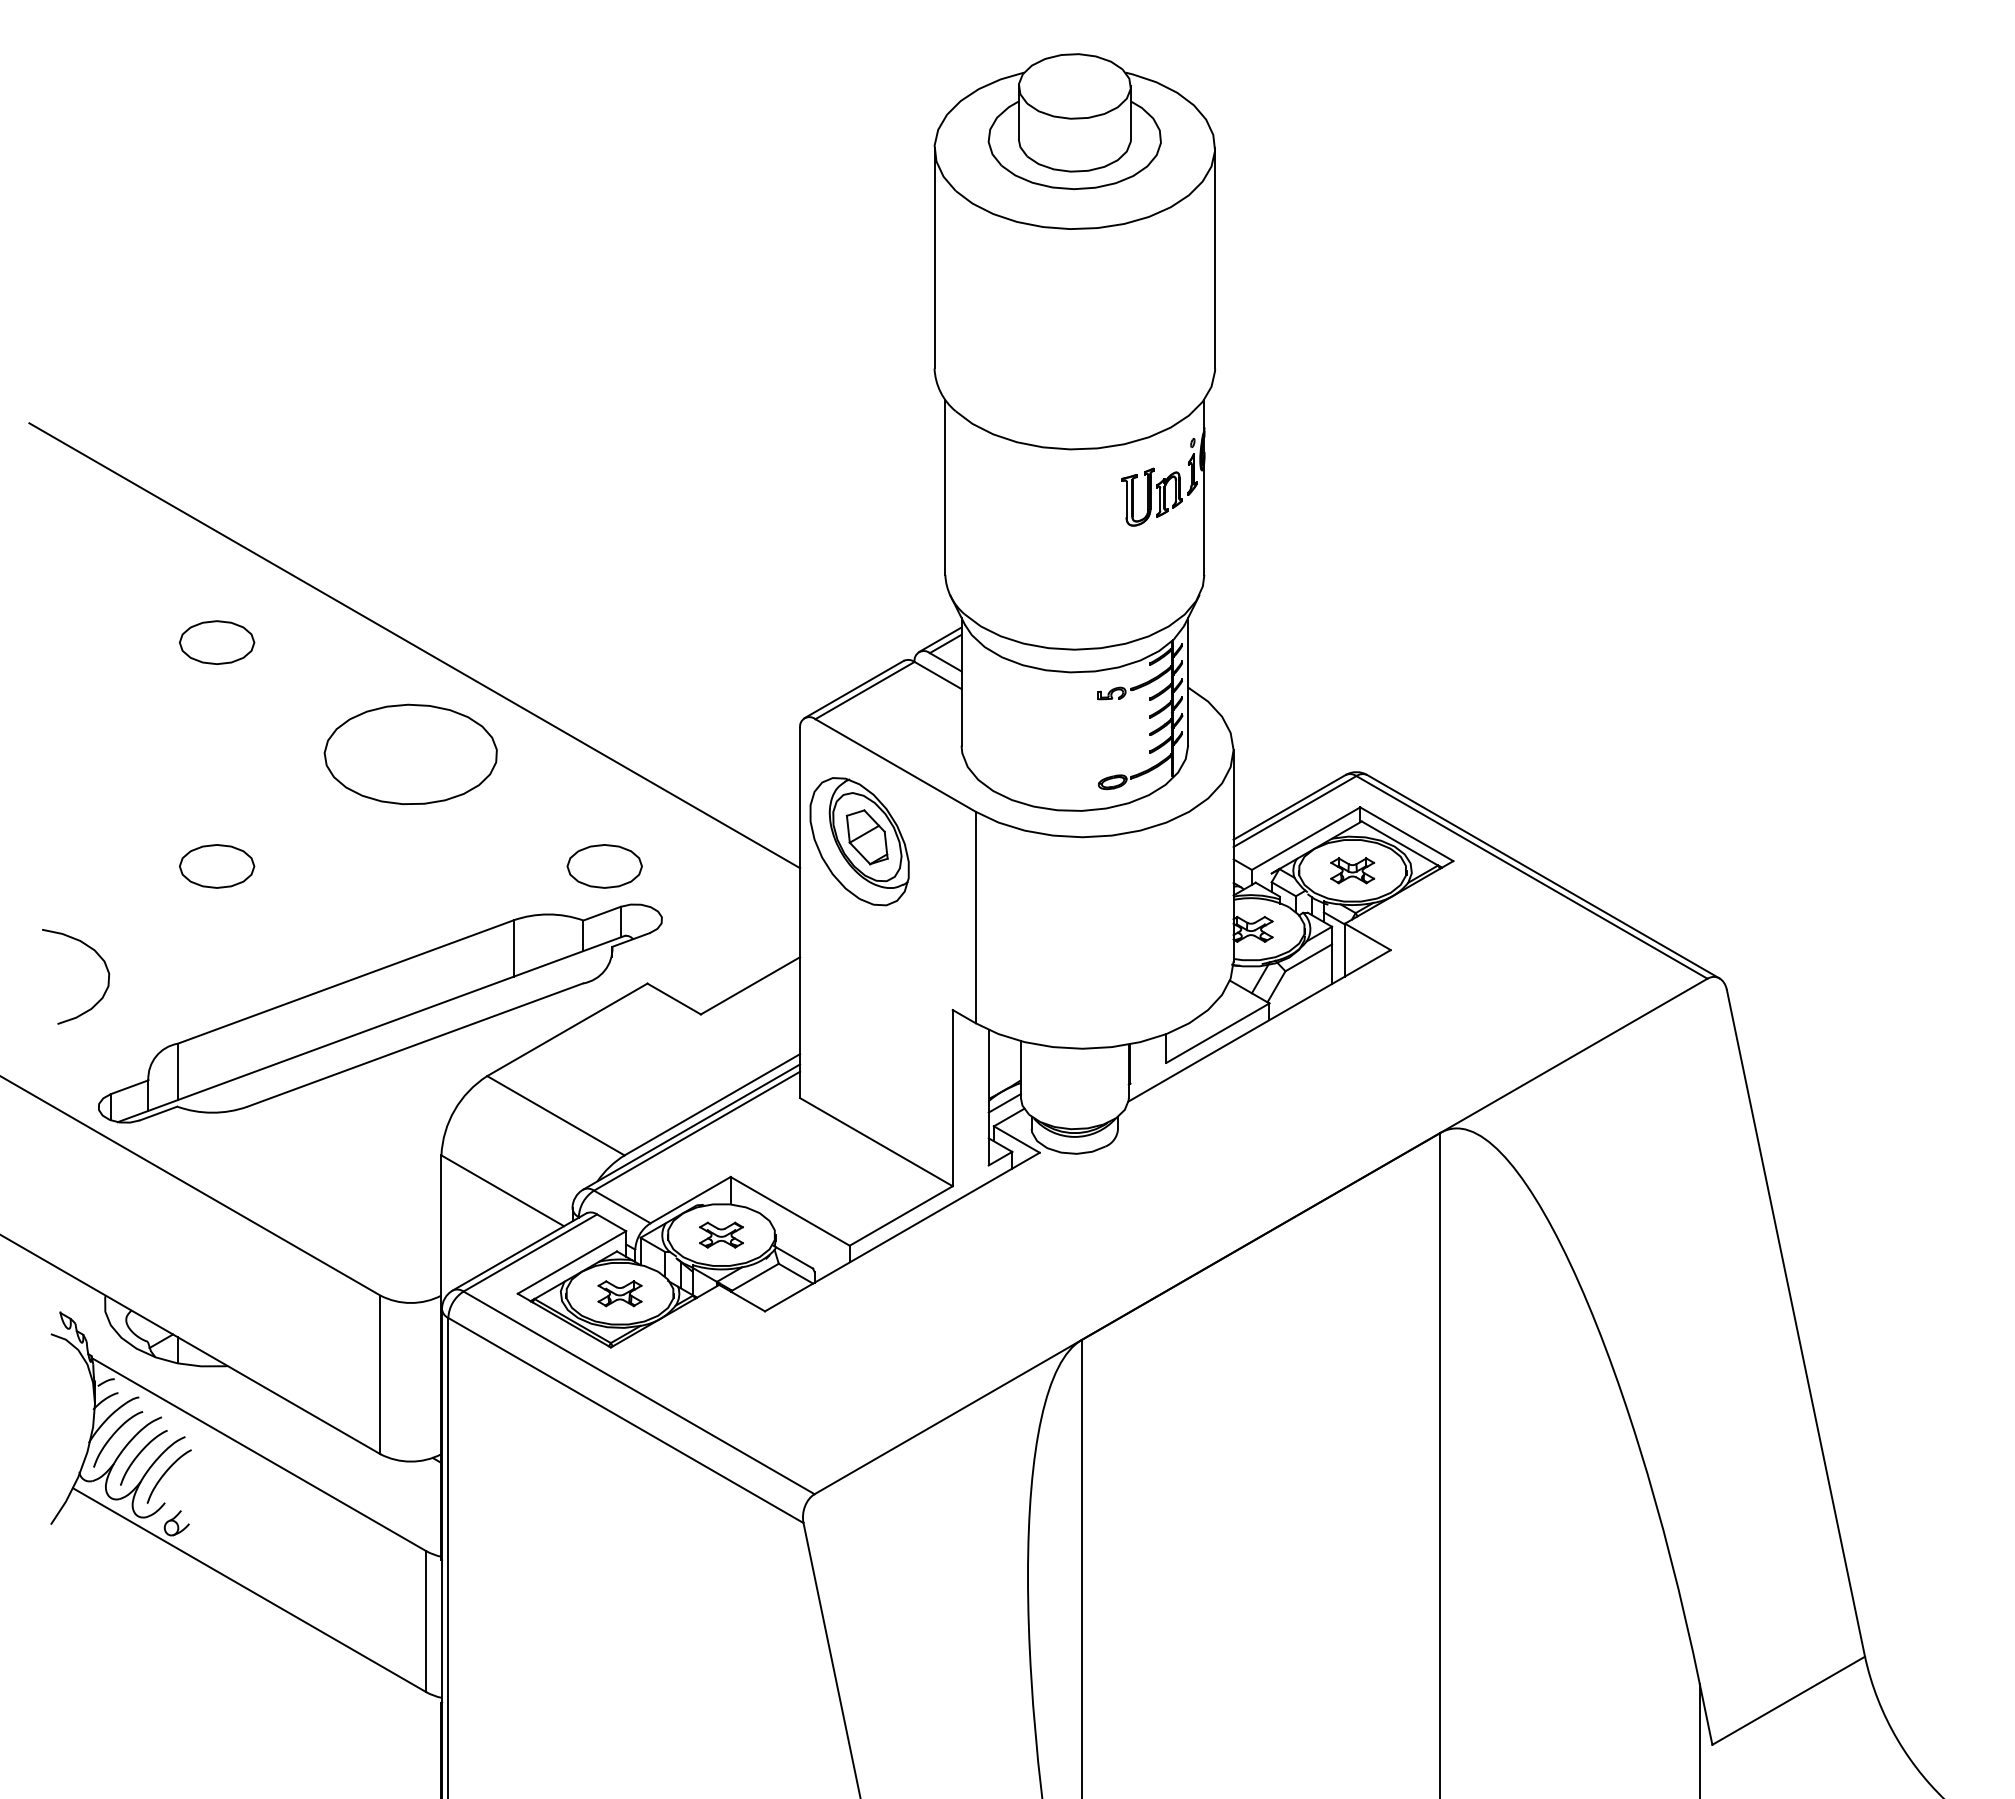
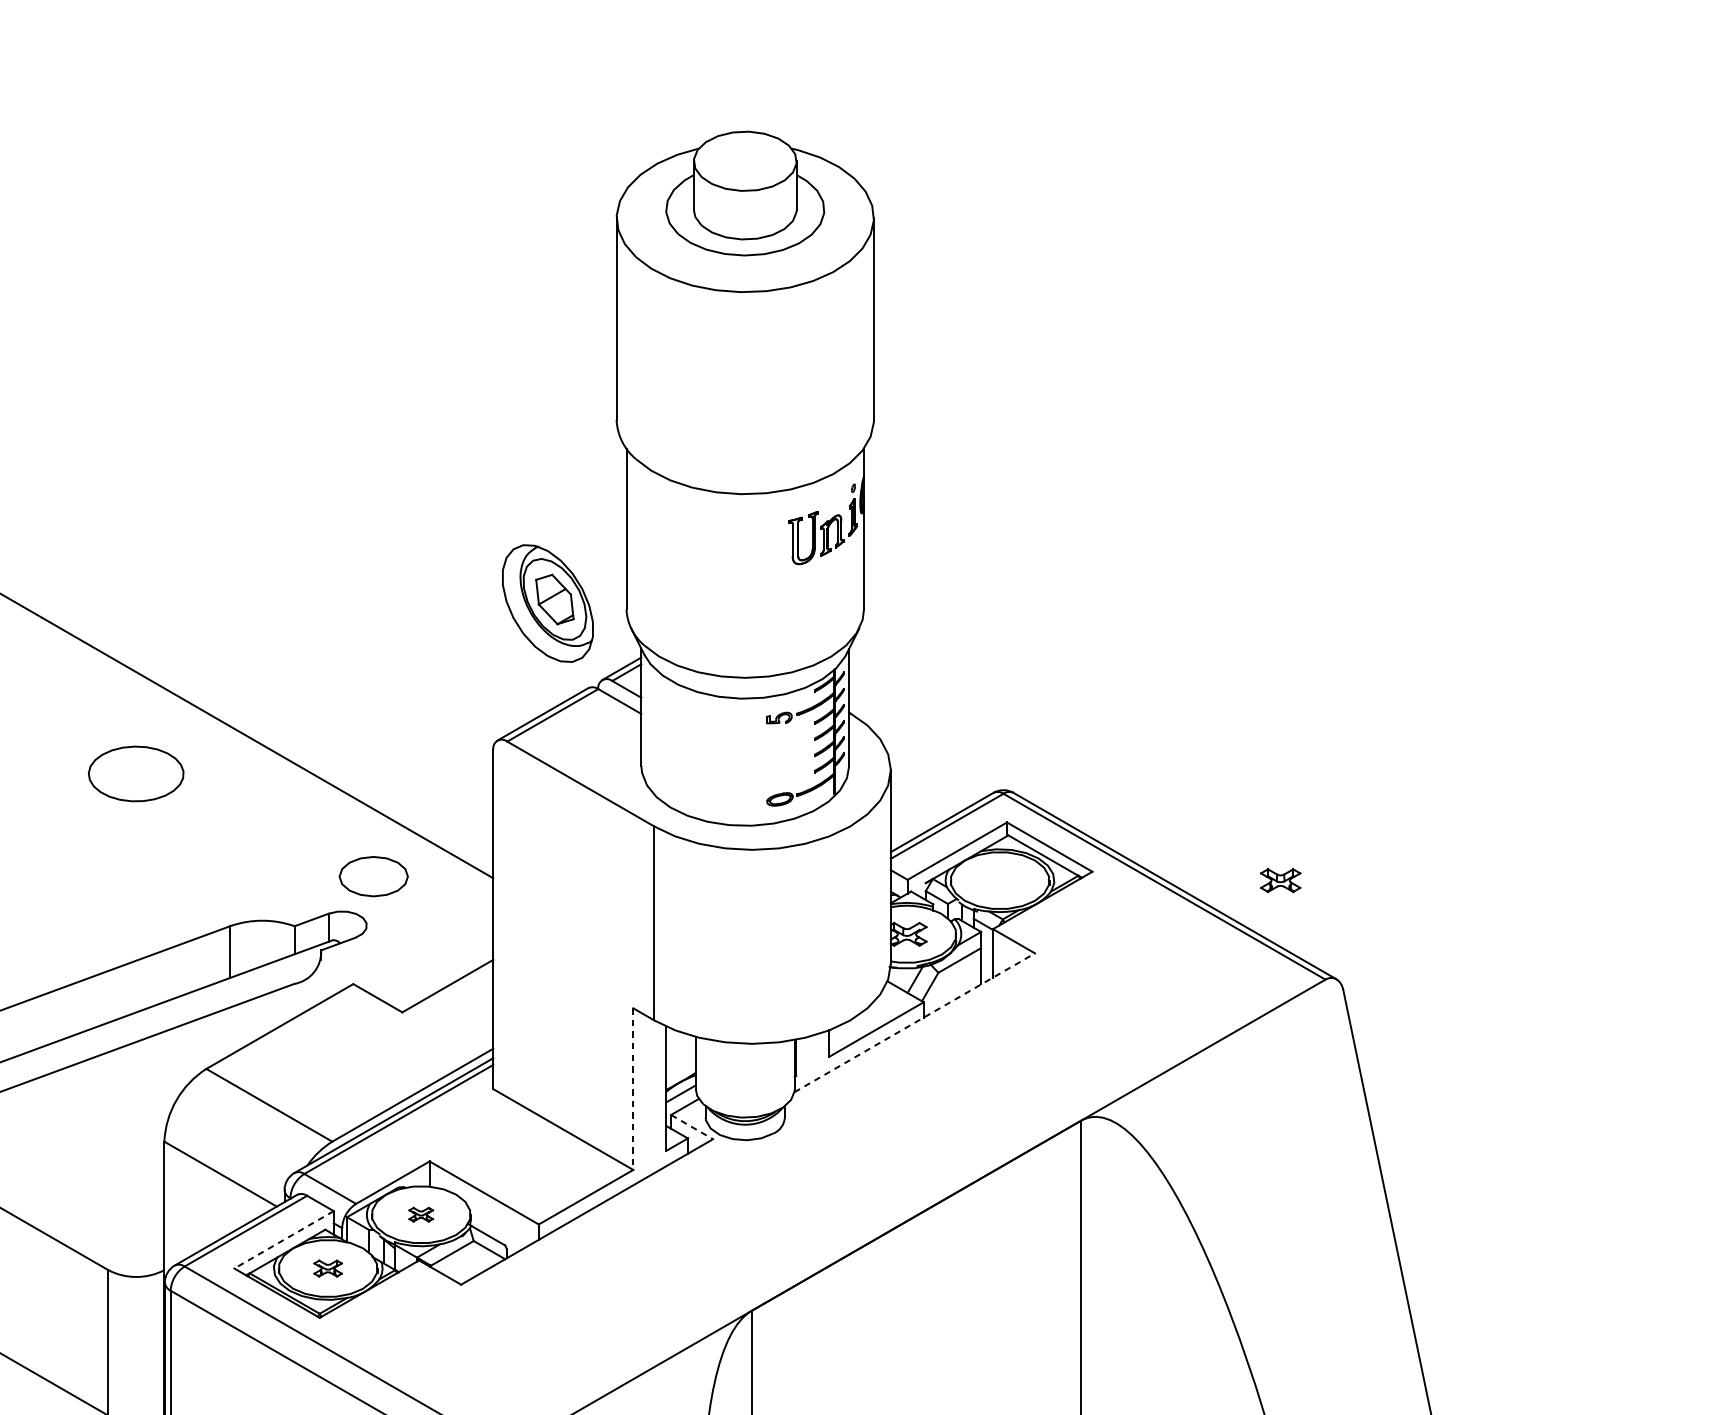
part: (410, 754) -> (135, 773), size x0.6
part: (859, 841) -> (547, 603), moved
part: (604, 866) -> (373, 876), moved
part: (1352, 870) -> (1280, 880), moved
line: (1260, 1025) -> (915, 1022), solid -> dashed
line: (952, 1098) -> (633, 1089), solid -> dashed
line: (1017, 1139) -> (692, 1127), solid -> dashed
part: (721, 1234) -> (421, 1214), size x0.6
line: (571, 1262) -> (283, 1239), solid -> dashed
part: (619, 1293) -> (327, 1268), size x0.7

